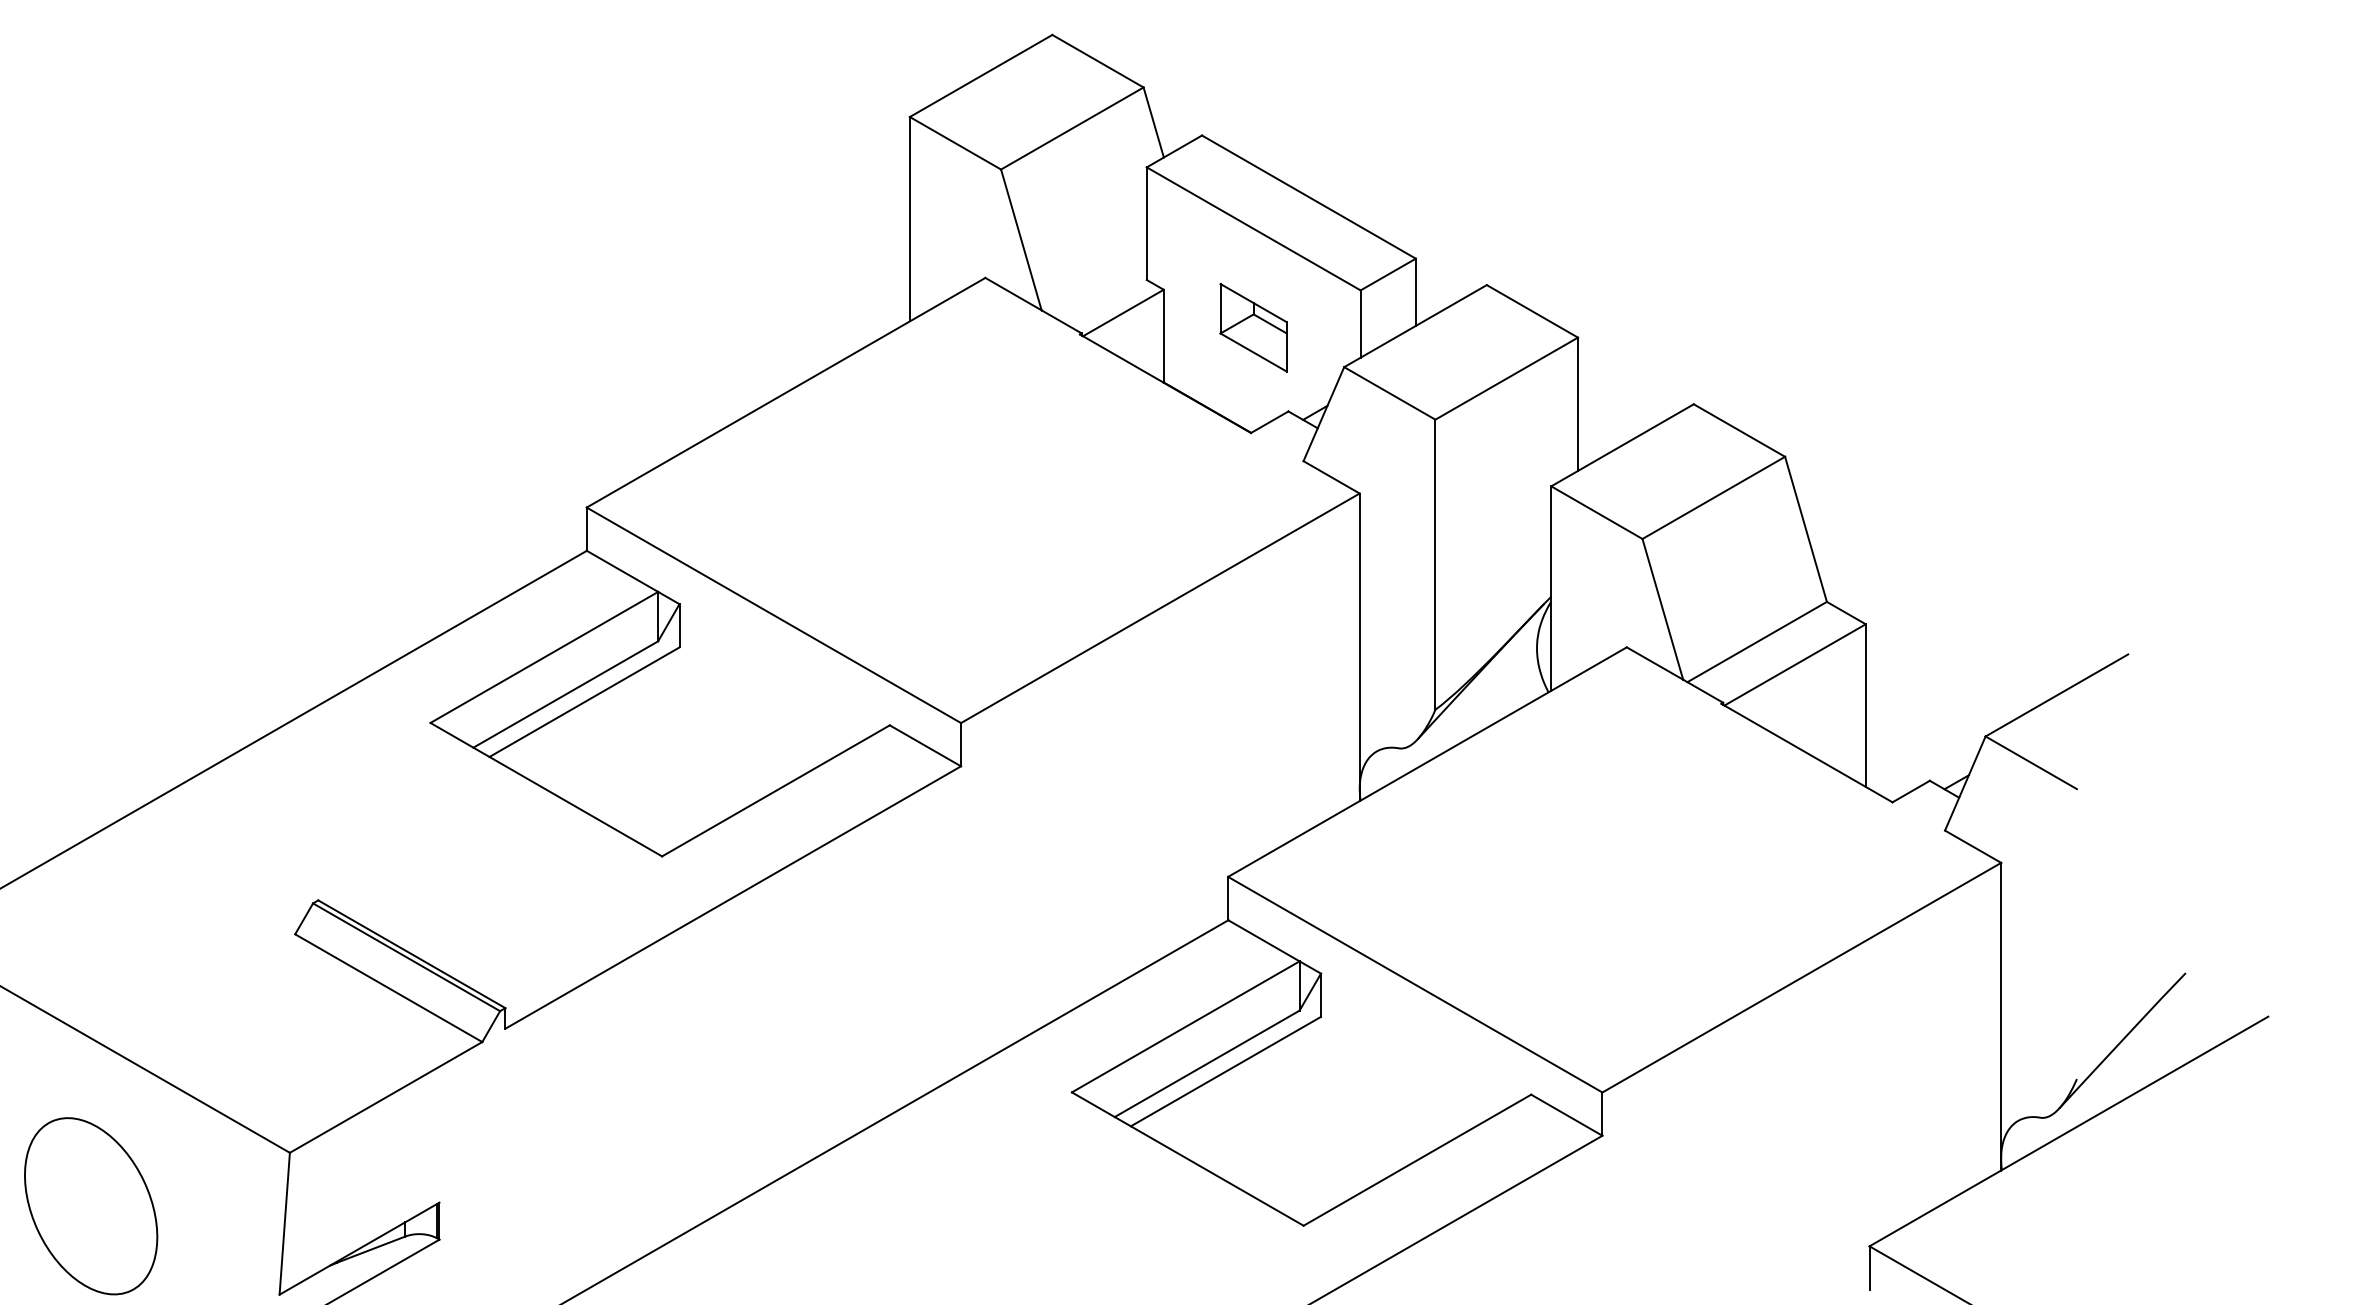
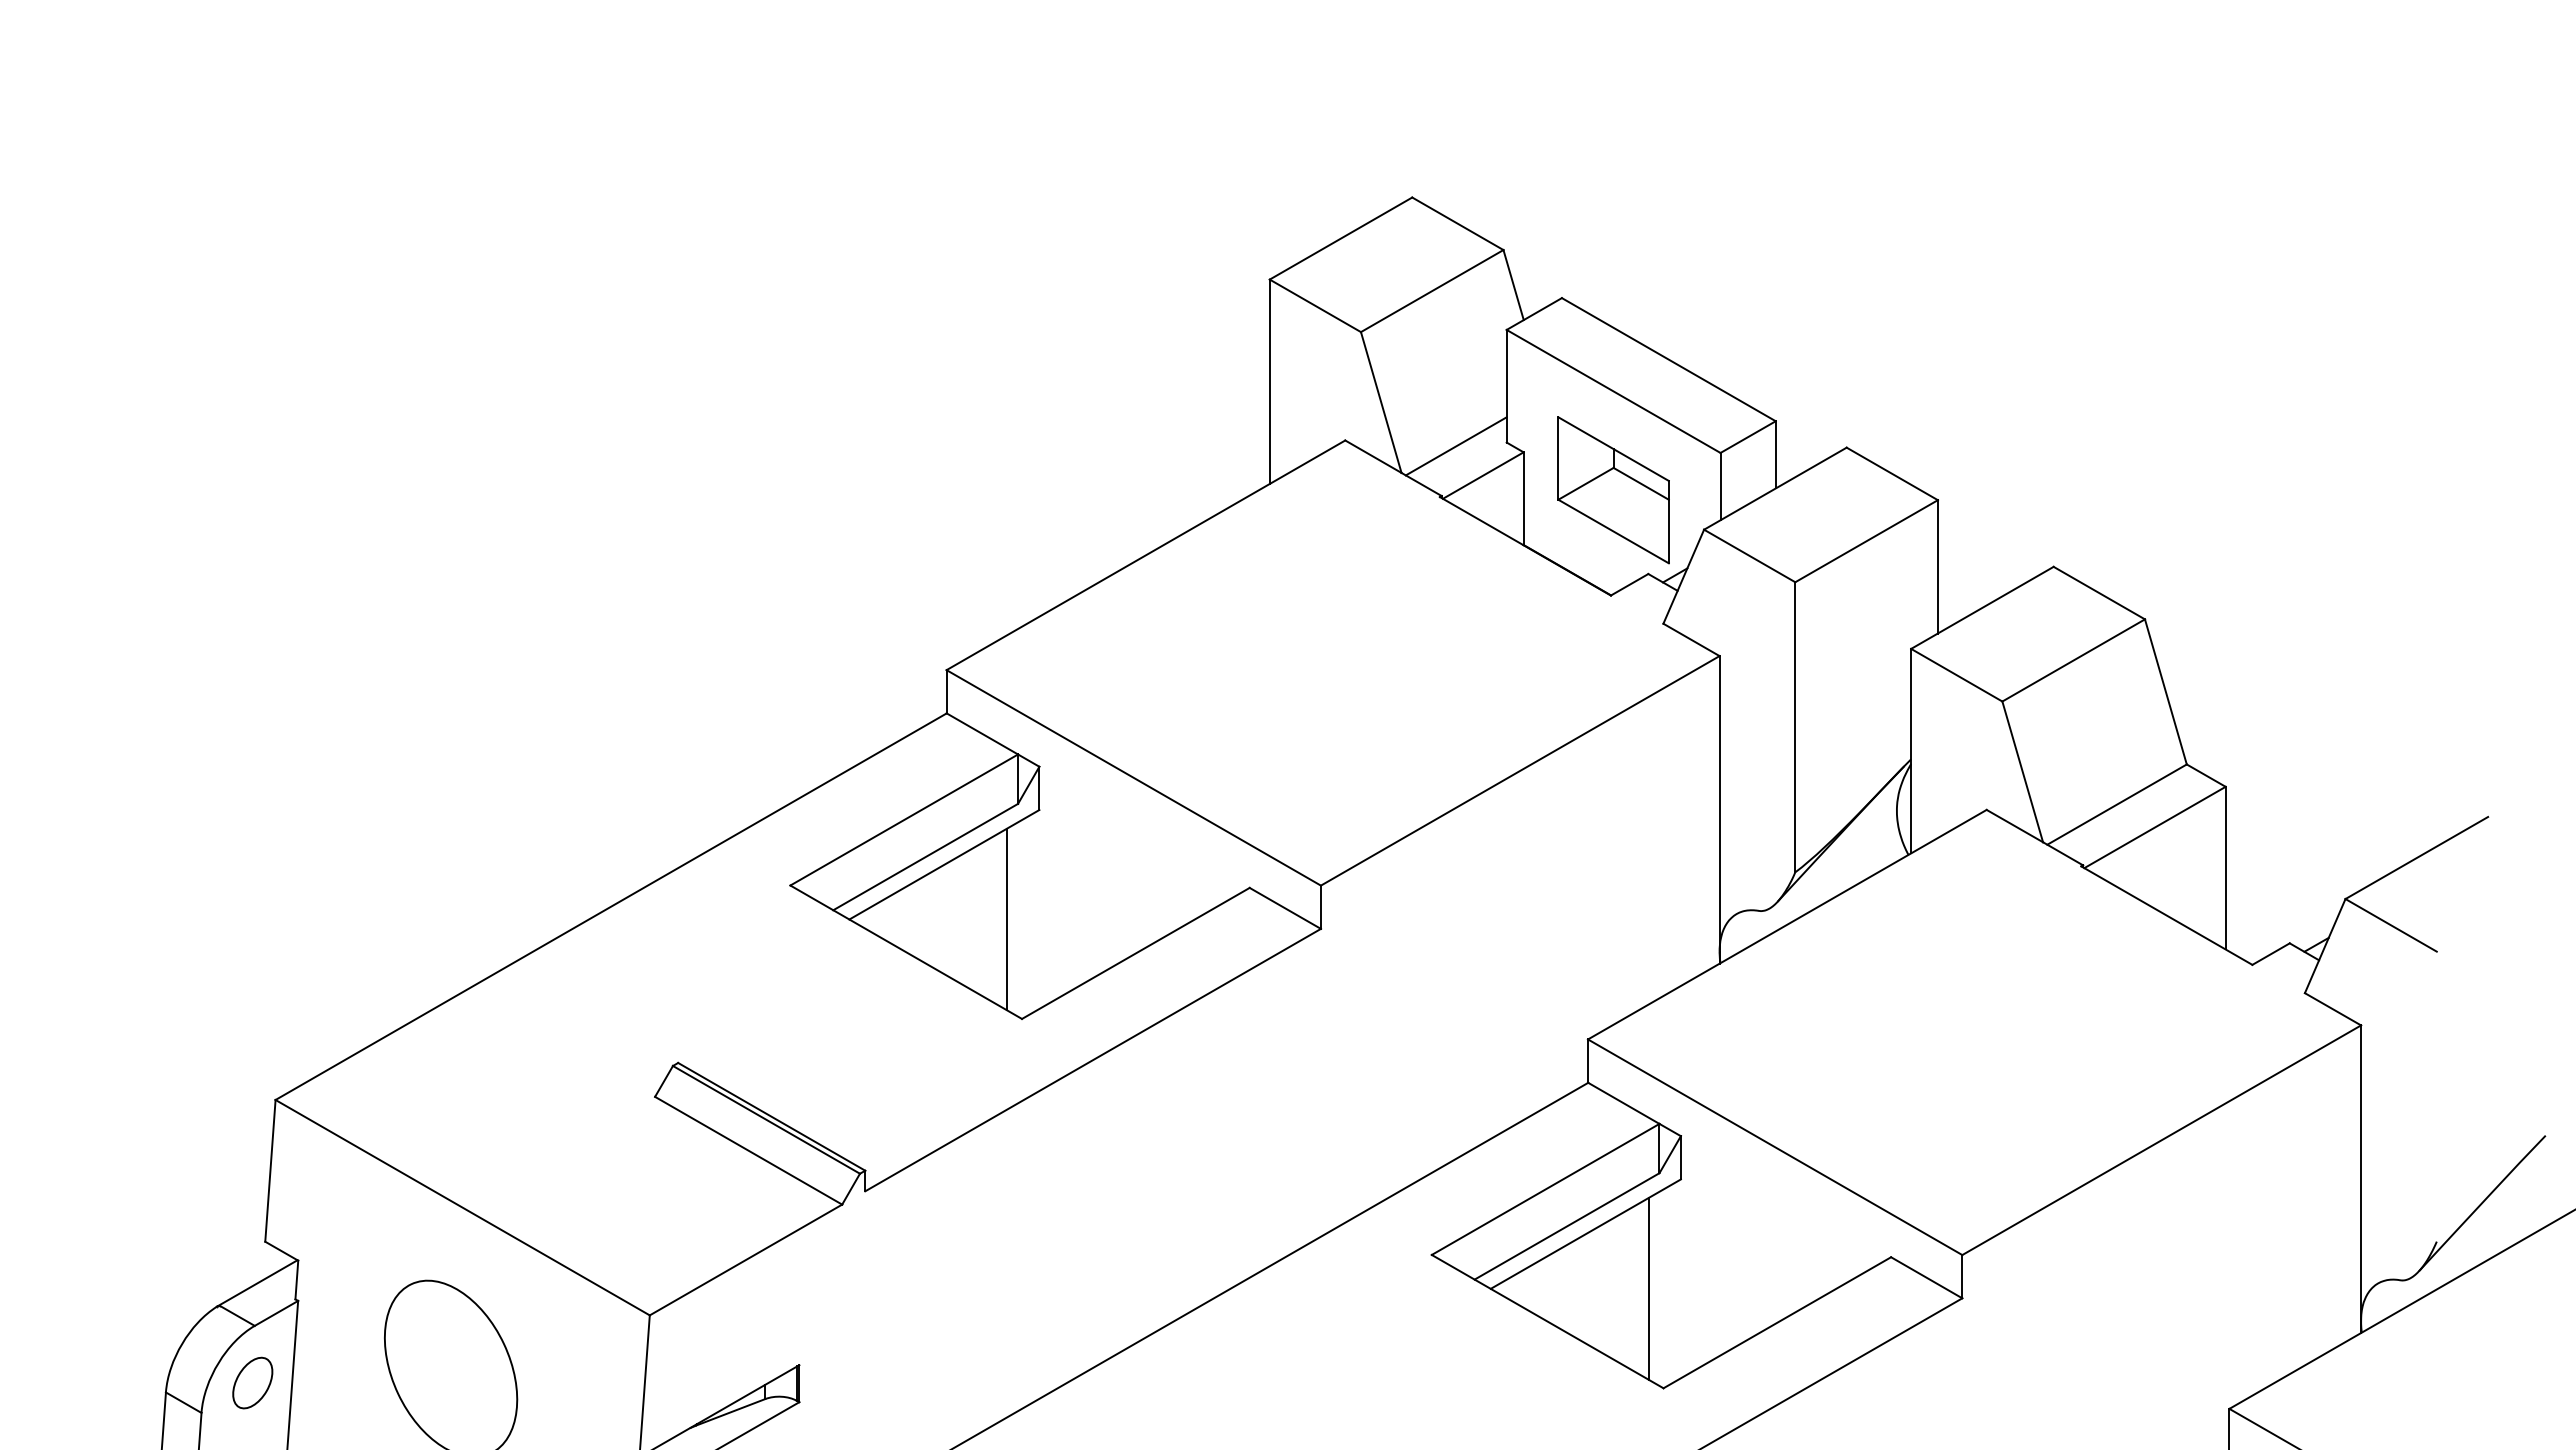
line: (1095, 283) -> (1455, 446), added
part: (1253, 327) -> (1613, 490), size x1.67
line: (647, 756) -> (1007, 919), added
line: (1288, 1125) -> (1648, 1288), added

